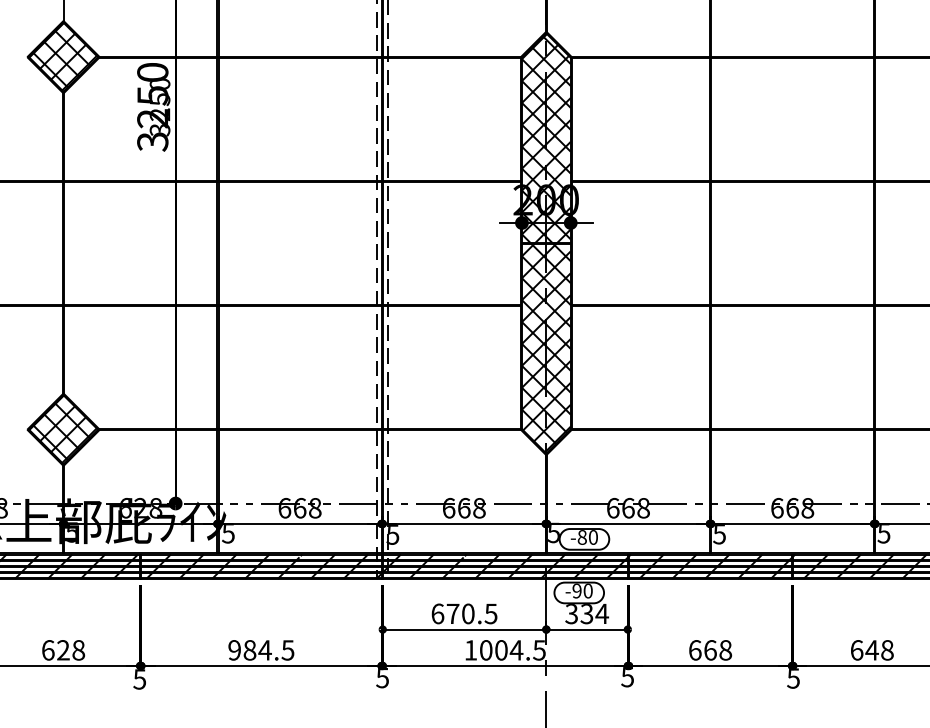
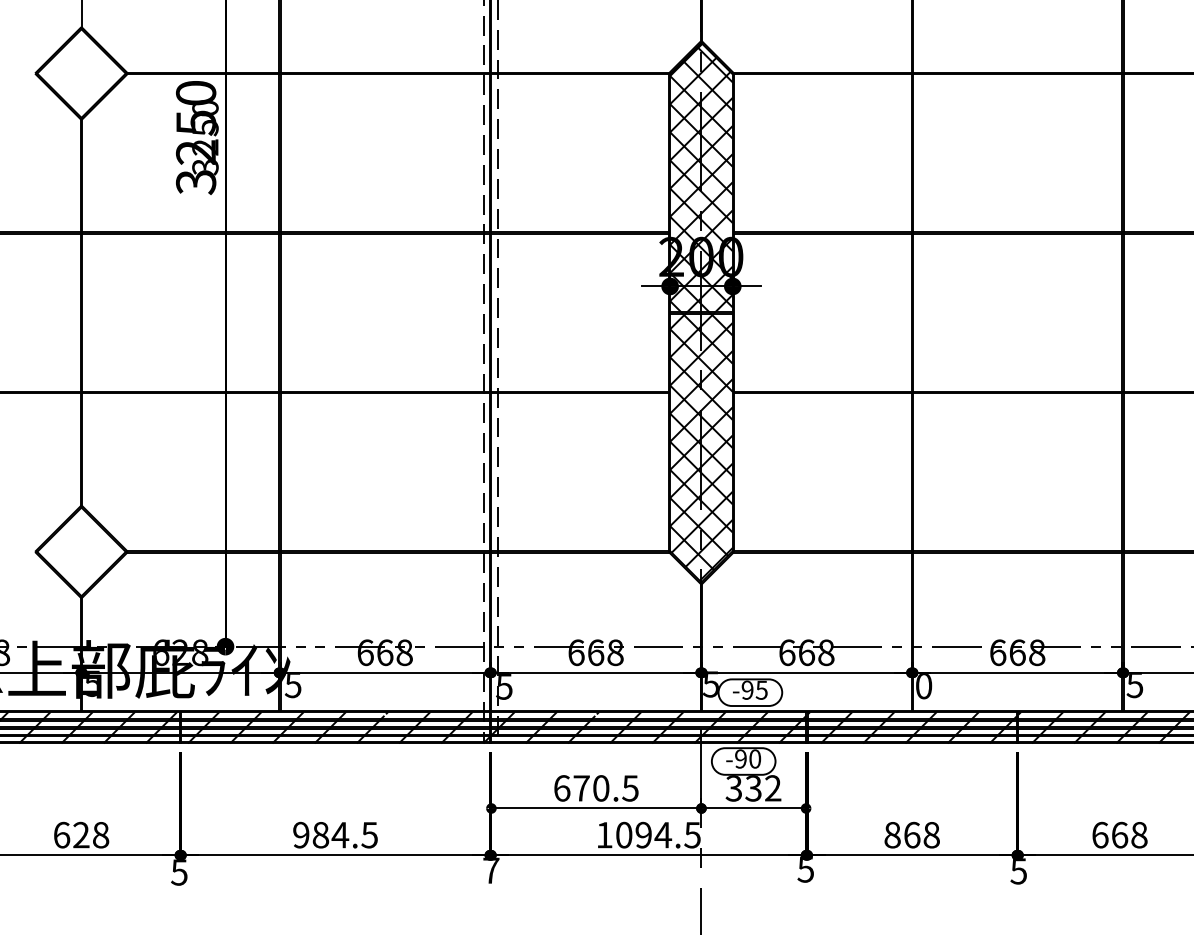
hatch: (62, 56) -> (80, 72), removed
hatch: (62, 429) -> (80, 551), removed
text: (719, 534) -> (923, 686), 5 -> 0
text: (587, 536) -> (754, 689), -80 -> -95
text: (601, 613) -> (772, 788), 334 -> 332
text: (501, 649) -> (643, 834), 1004.5 -> 1094.5
text: (695, 649) -> (892, 834), 668 -> 868
text: (871, 649) -> (1119, 834), 648 -> 668
text: (382, 677) -> (490, 870), 5 -> 7

